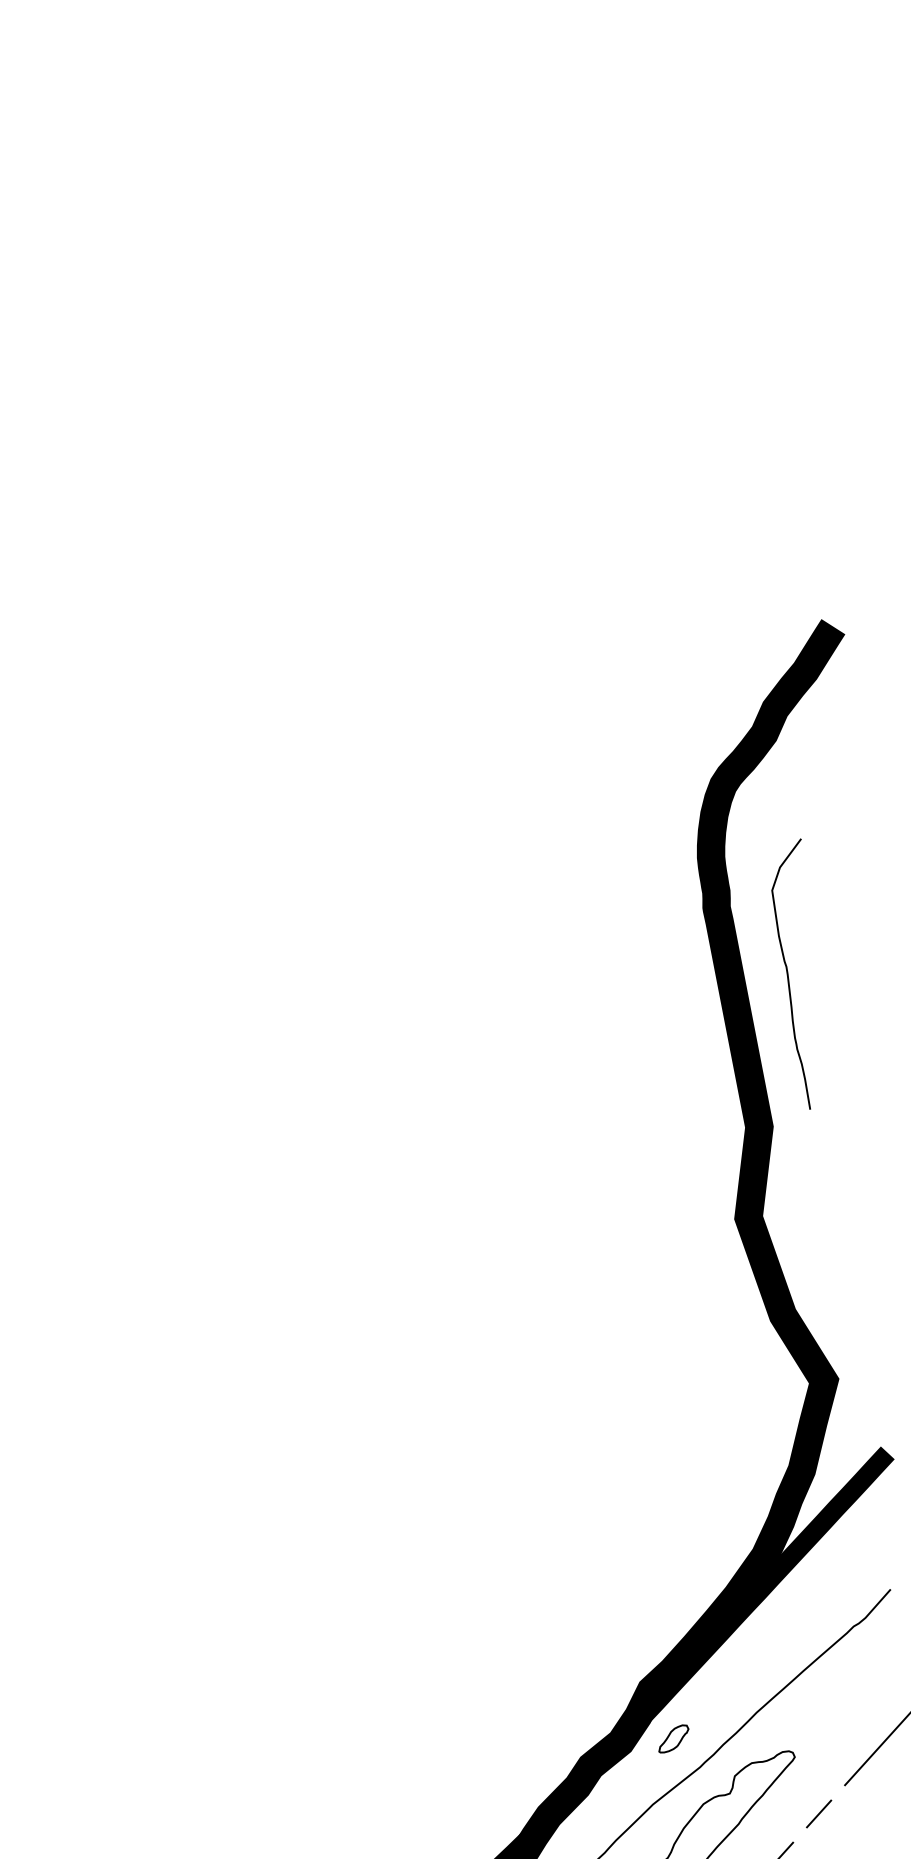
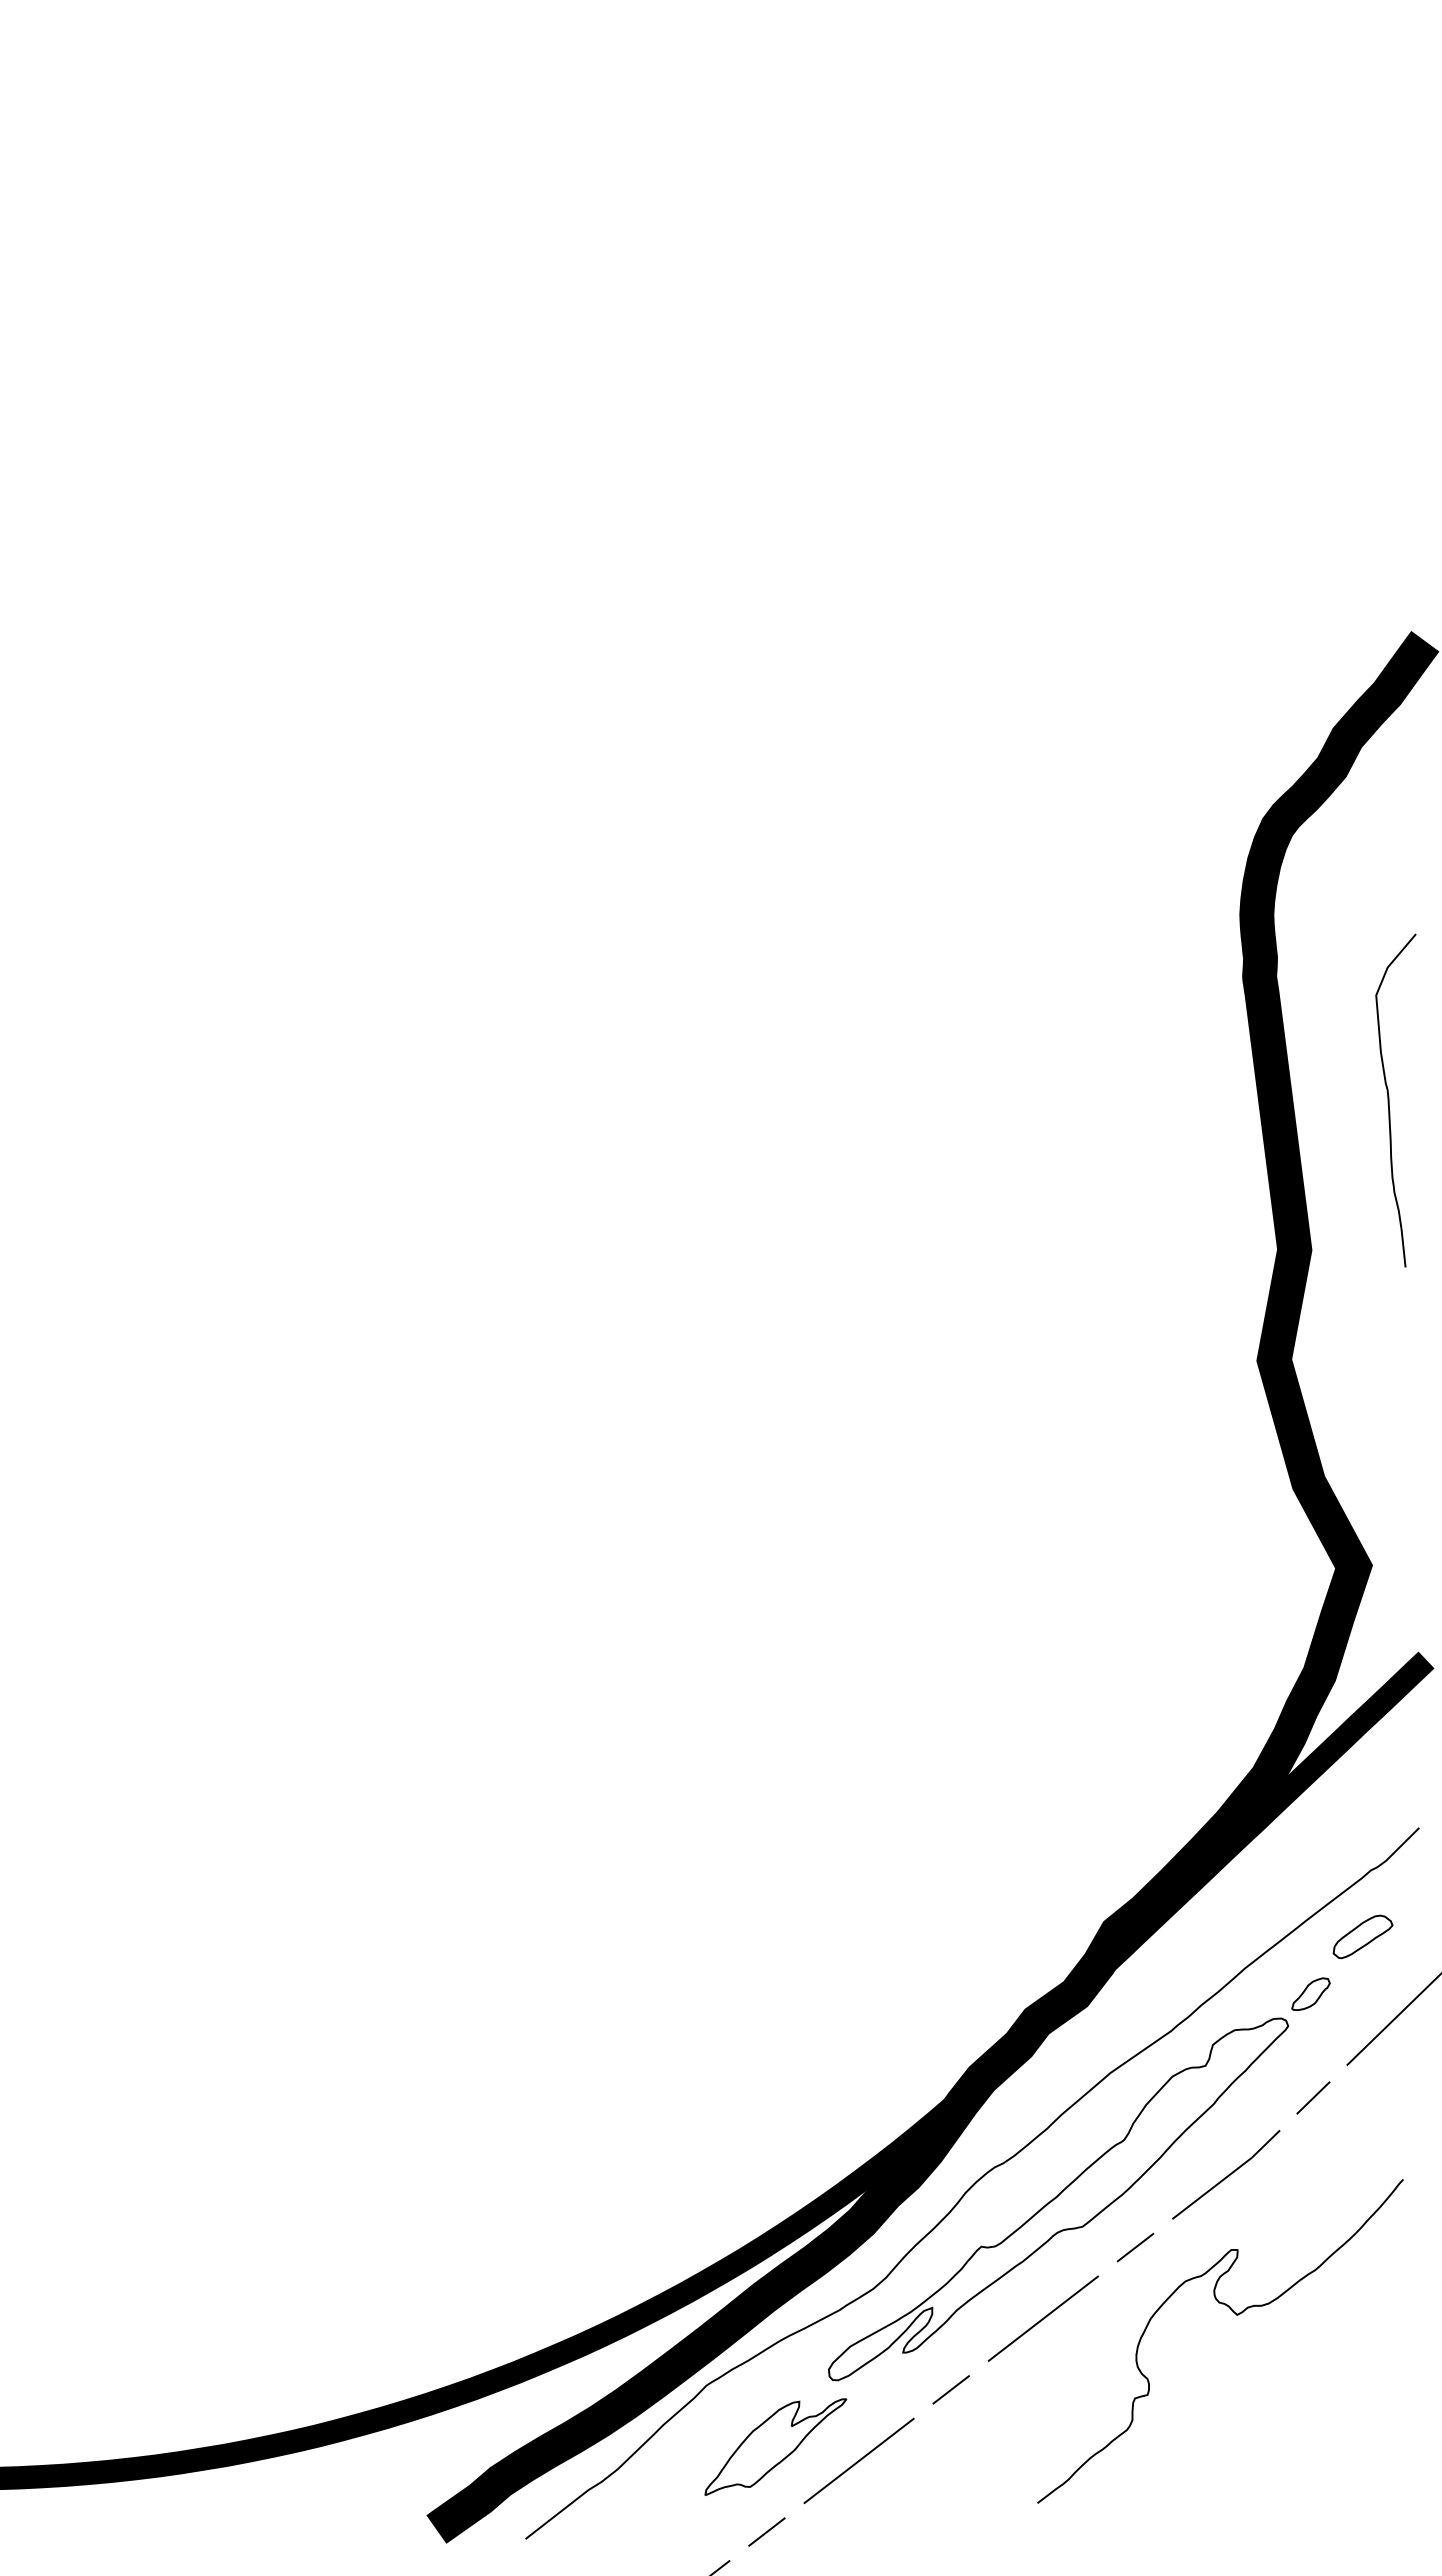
curve: (788, 975) -> (1389, 1100), moved
part: (850, 1680) -> (1362, 1936), added
part: (673, 1738) -> (1310, 1993), moved

